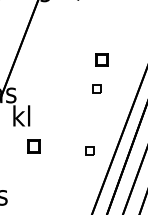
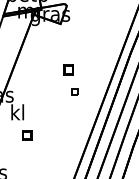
part: (101, 59) -> (68, 69), moved
part: (90, 150) -> (69, 138), removed

